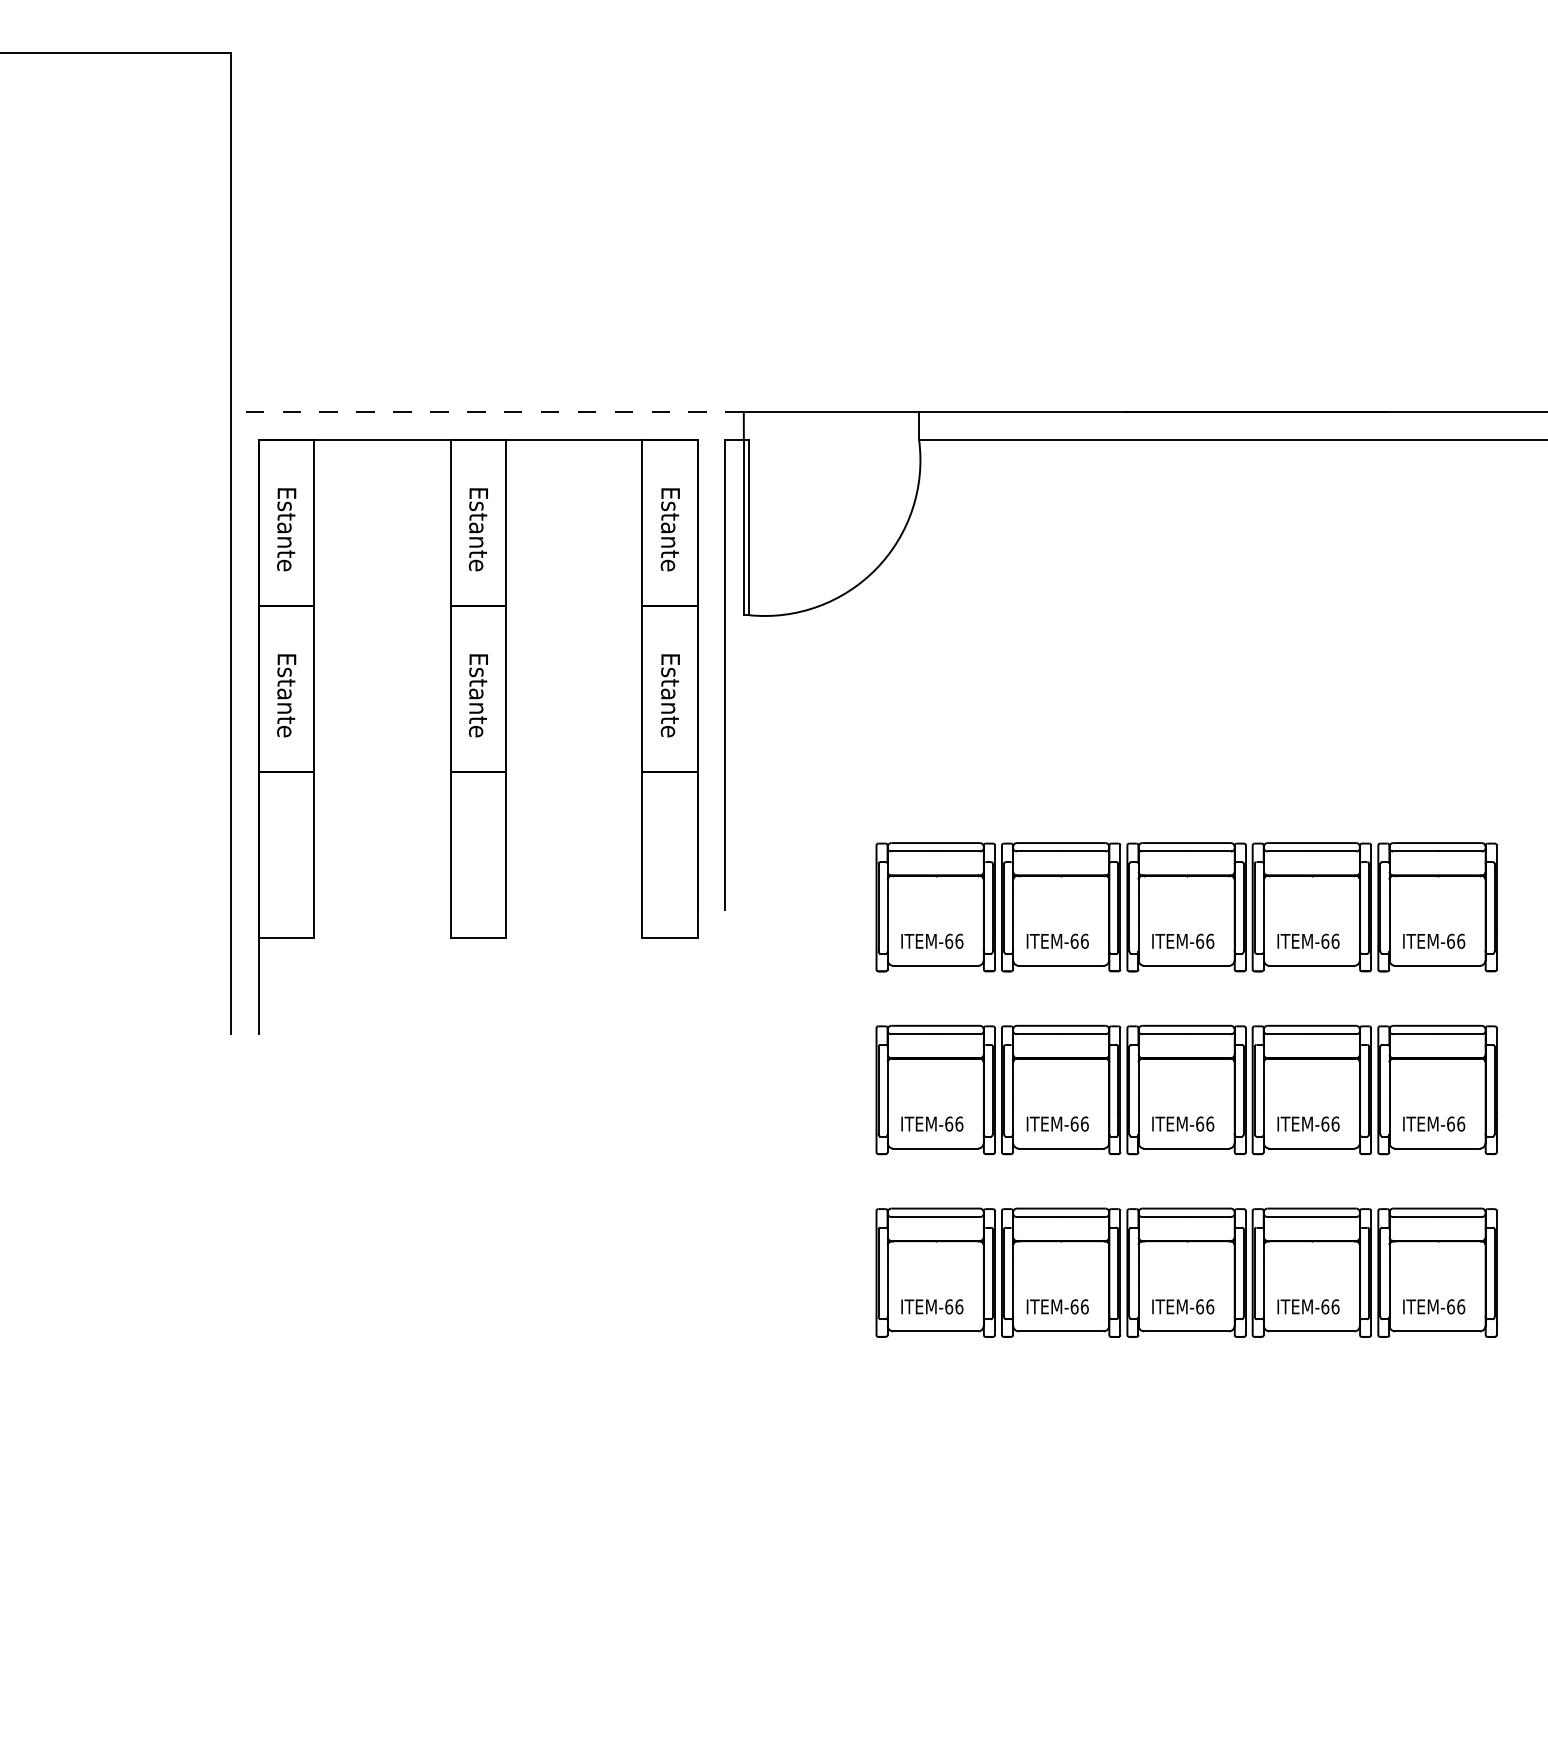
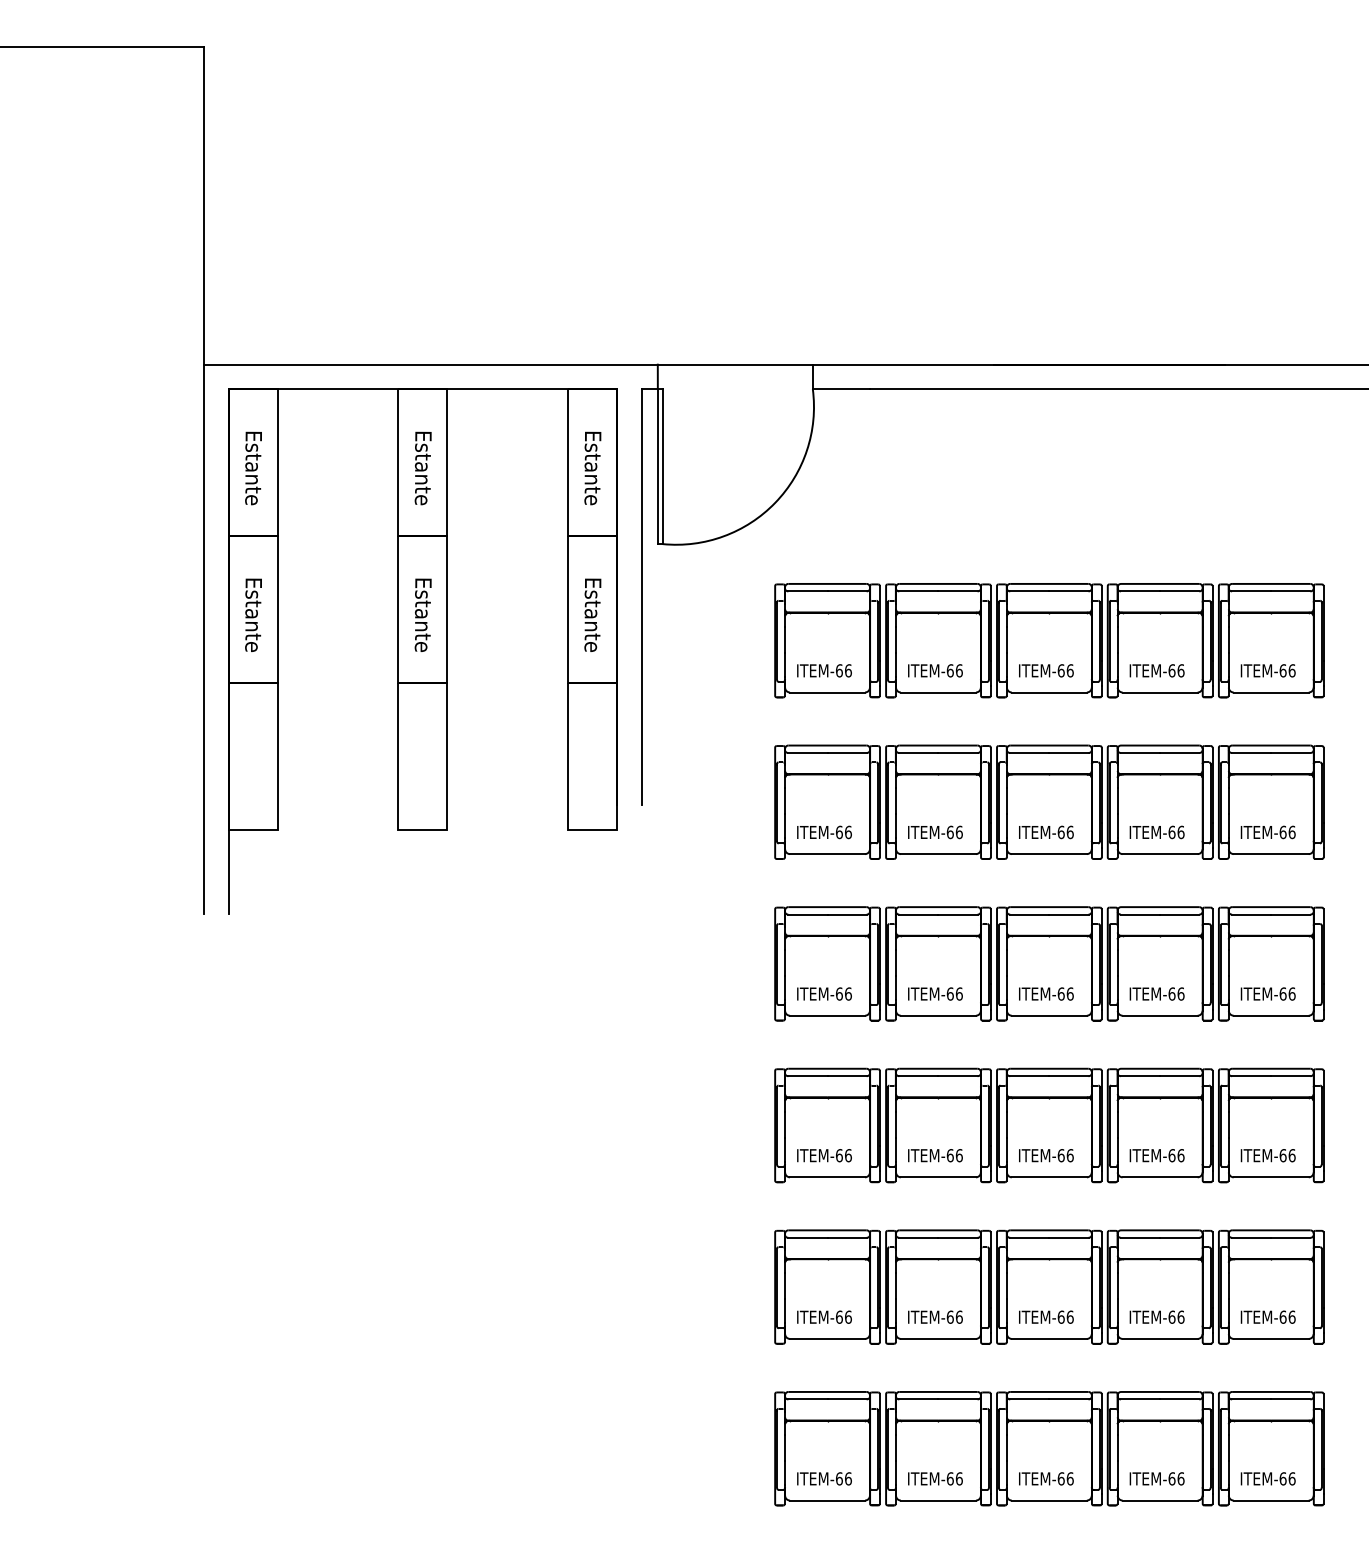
line: (487, 412) -> (431, 364), dashed -> solid
part: (1186, 724) -> (1049, 640), added
part: (1186, 1454) -> (1049, 1286), added
part: (1186, 1638) -> (1049, 1448), added

